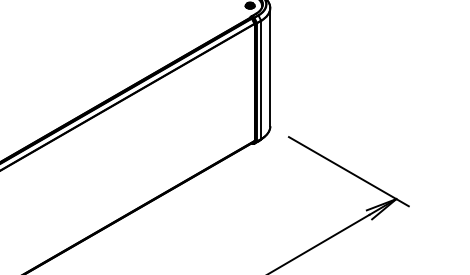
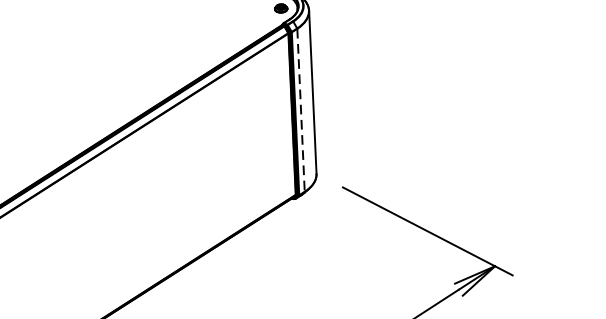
line: (261, 80) -> (301, 111), solid -> dashed

